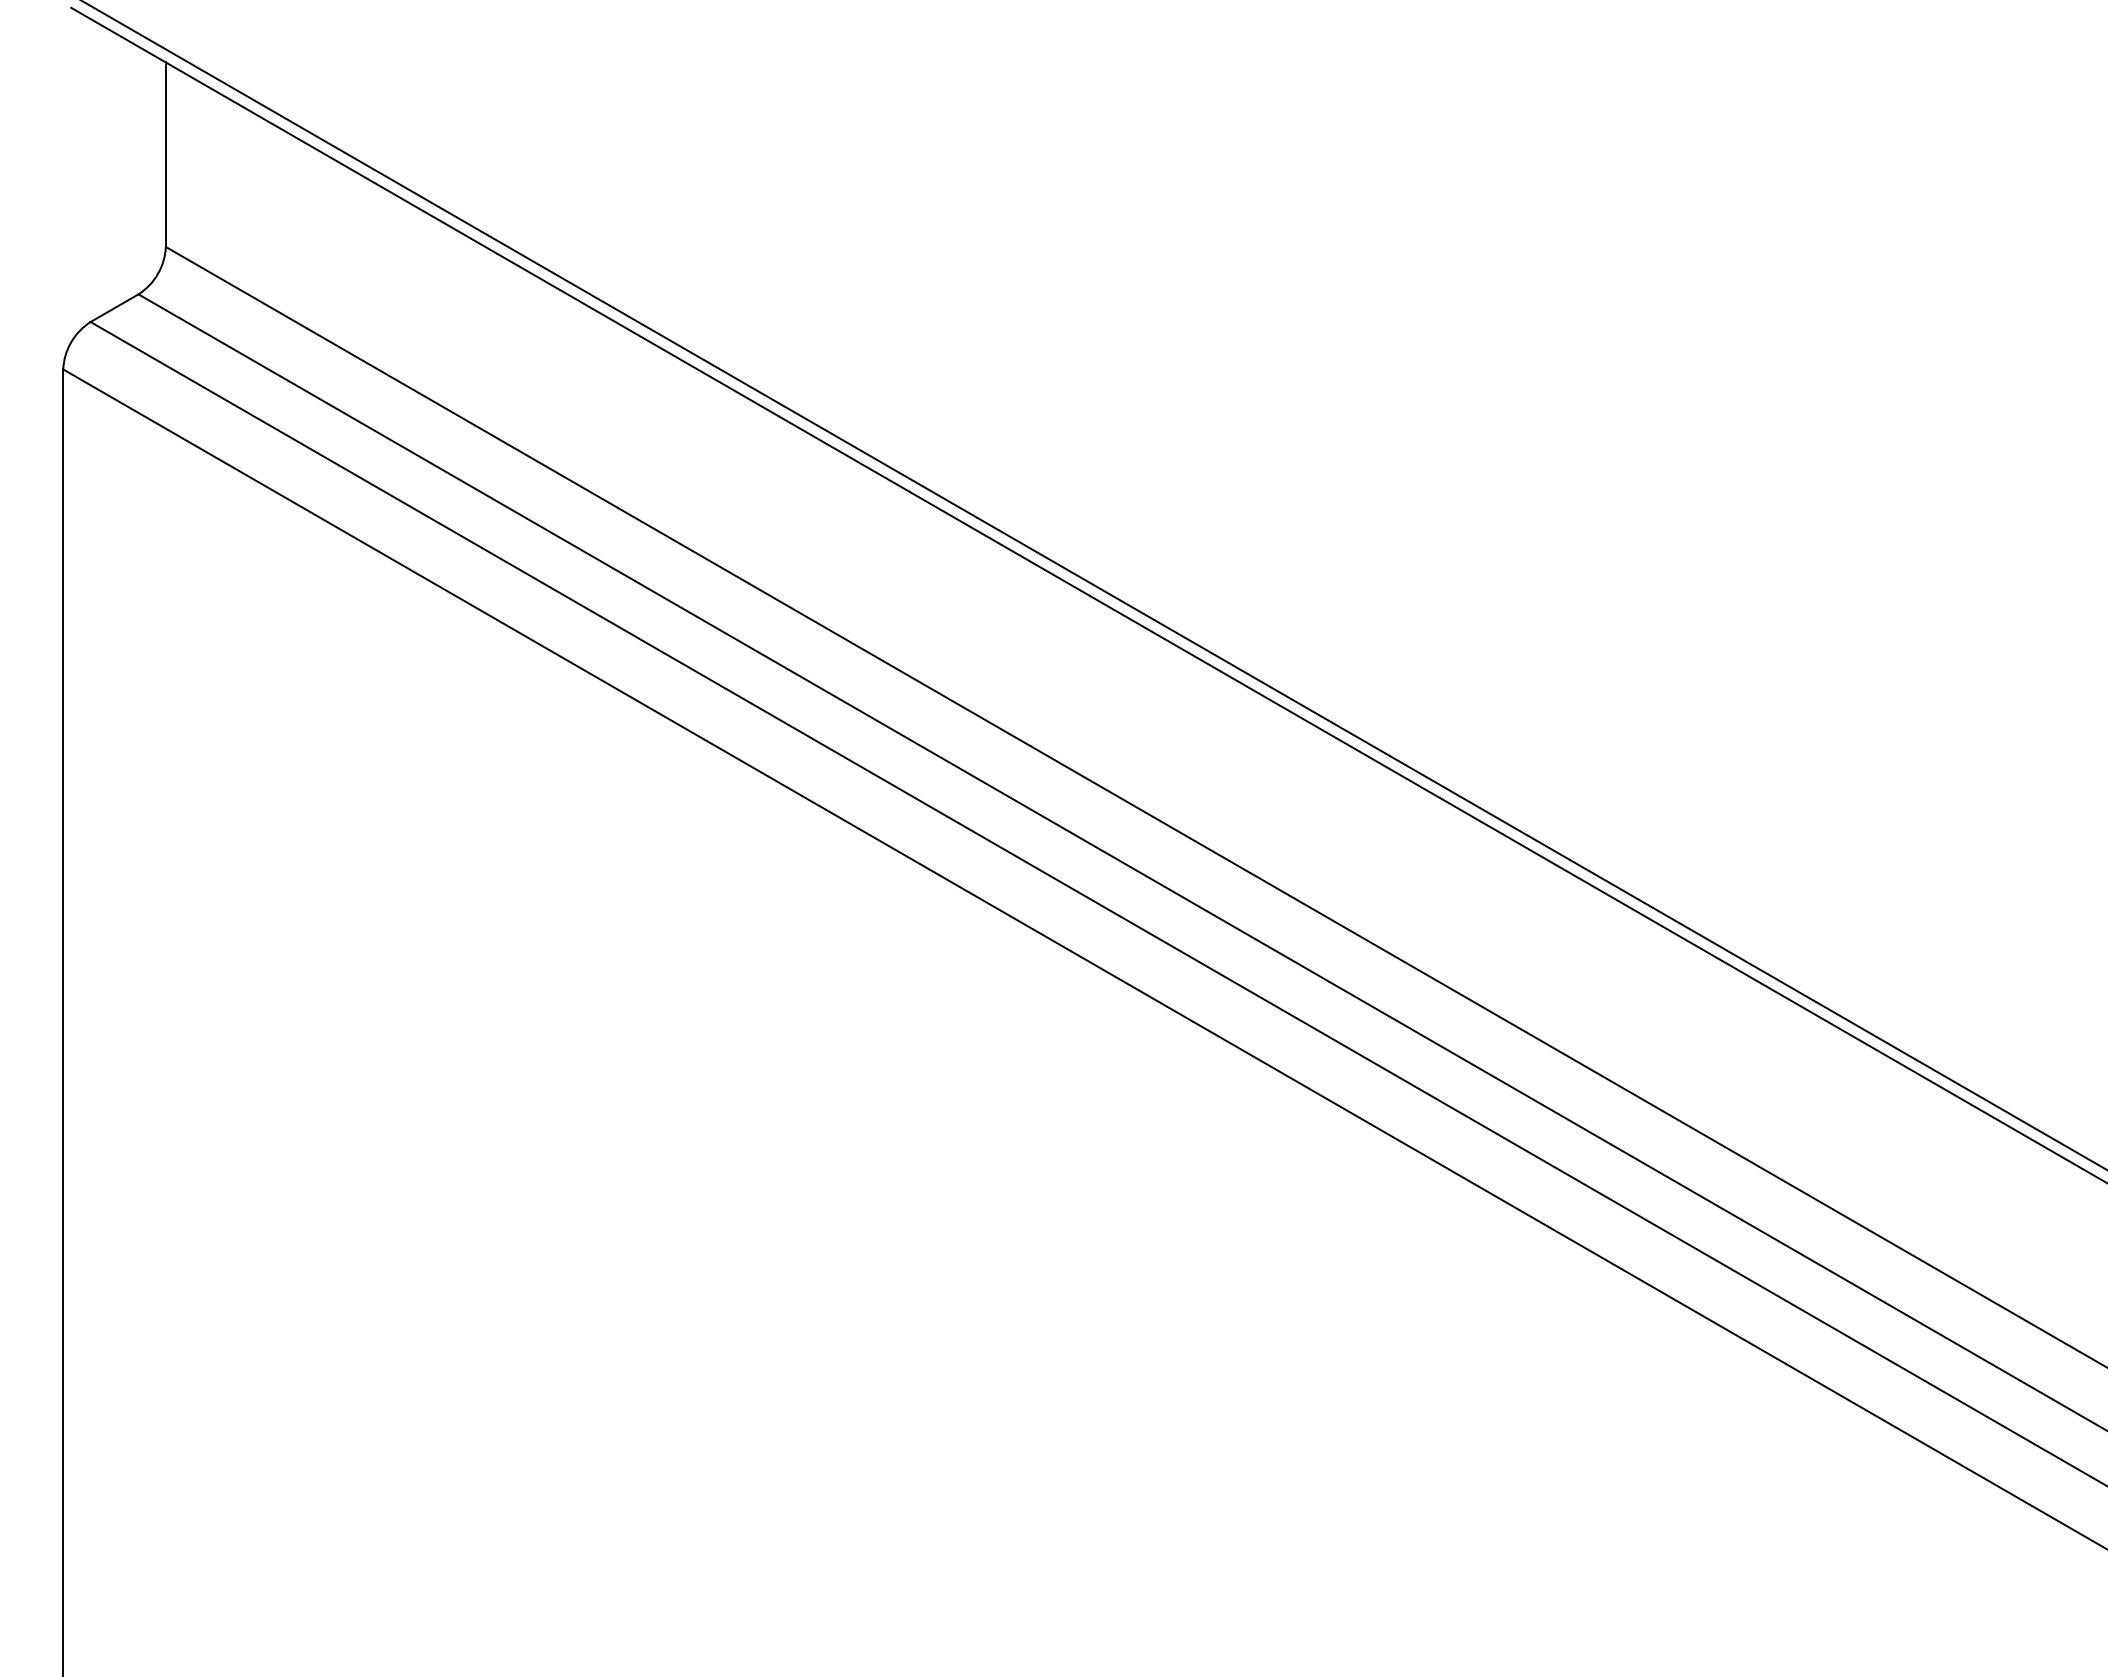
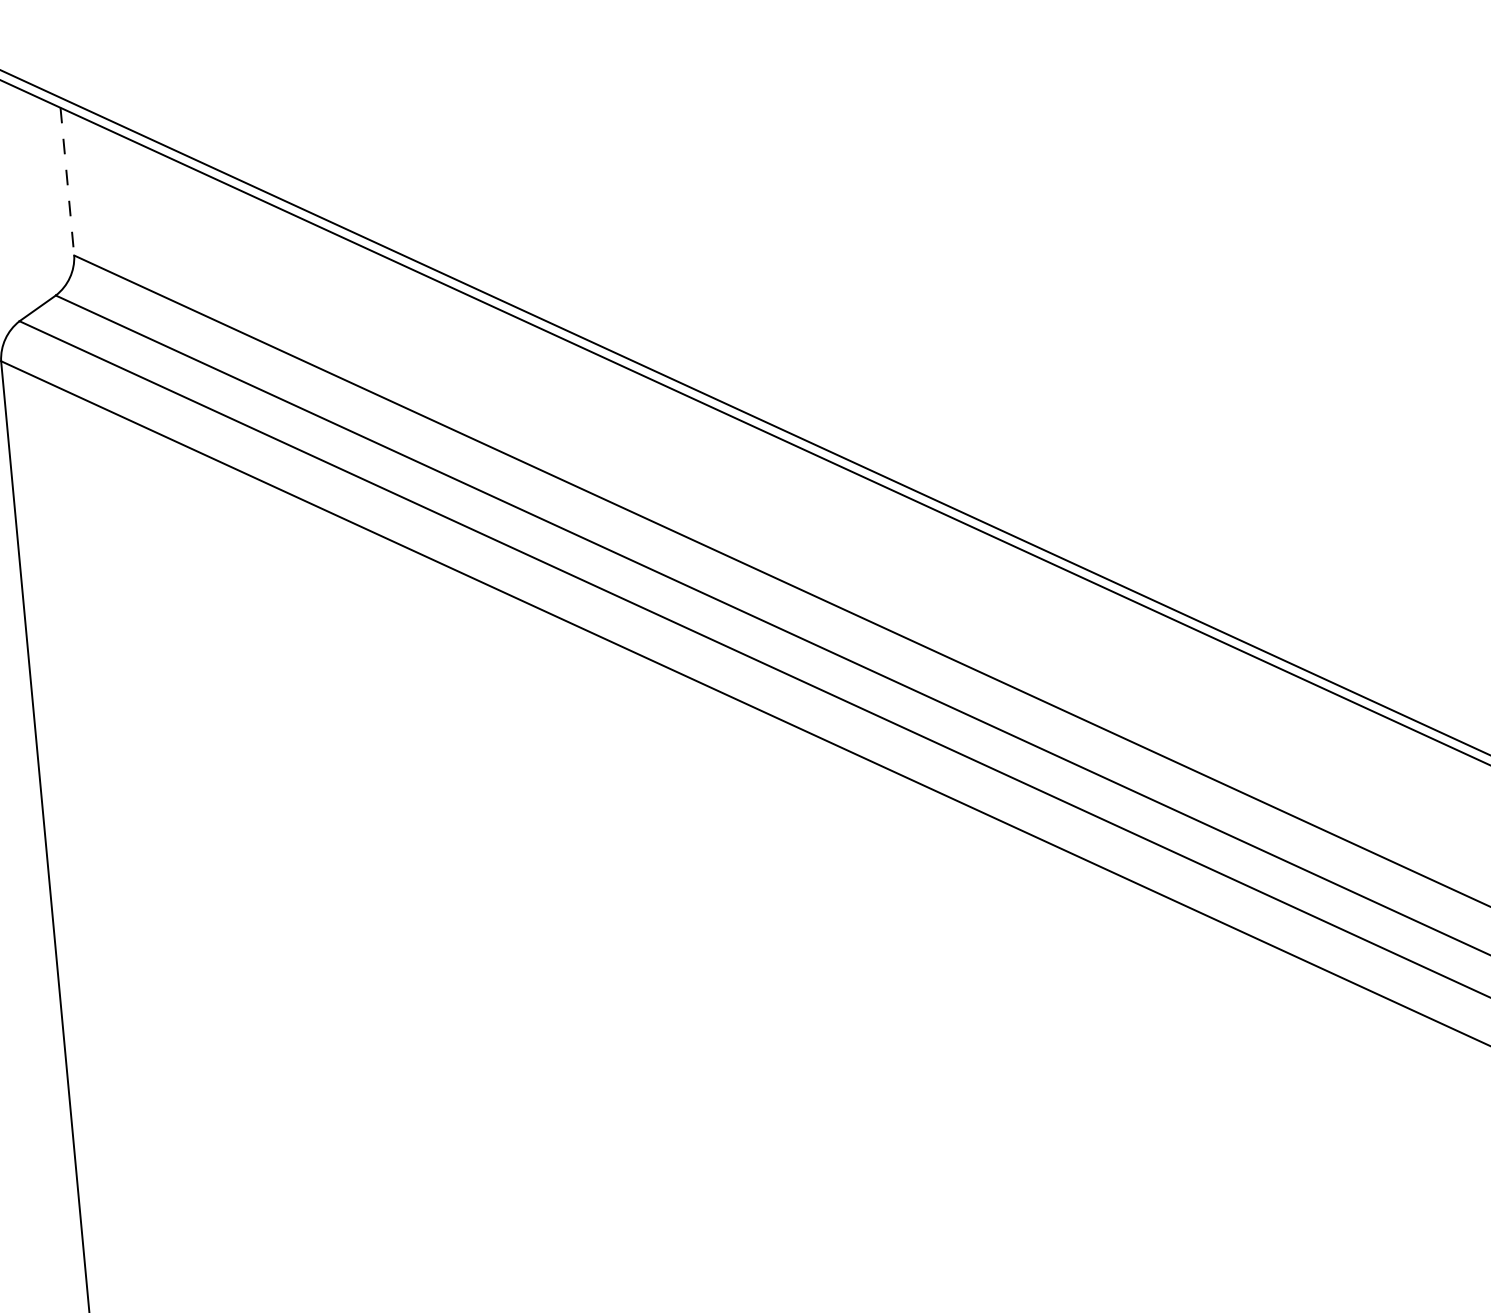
line: (165, 155) -> (67, 182), solid -> dashed

